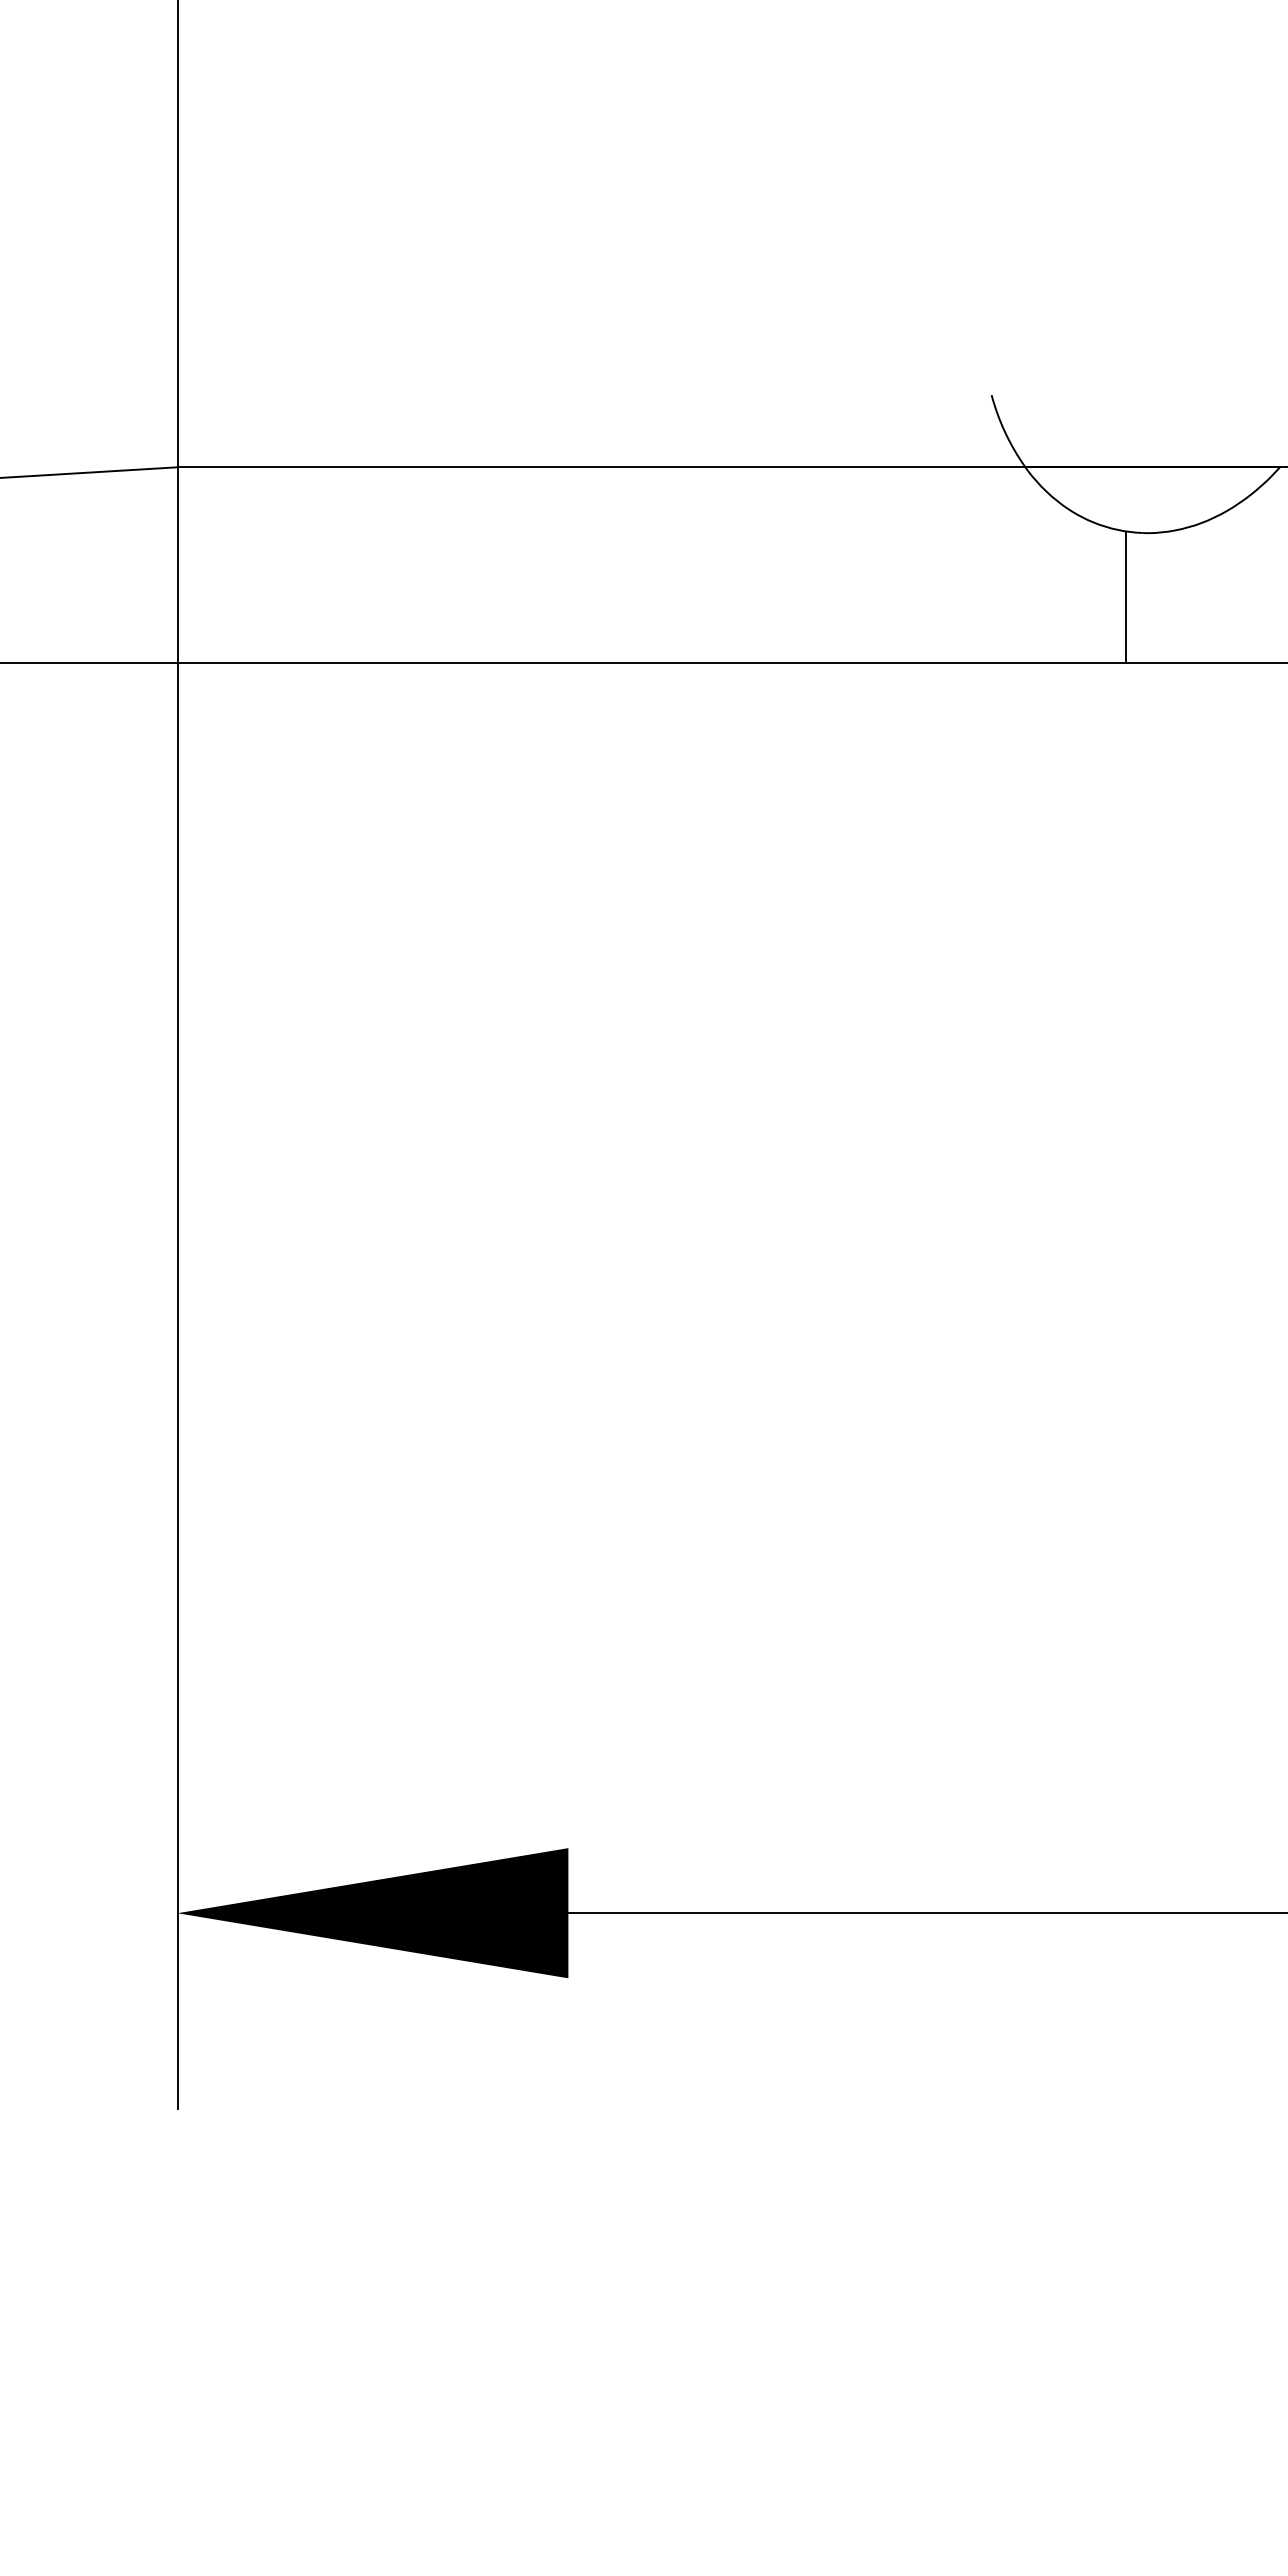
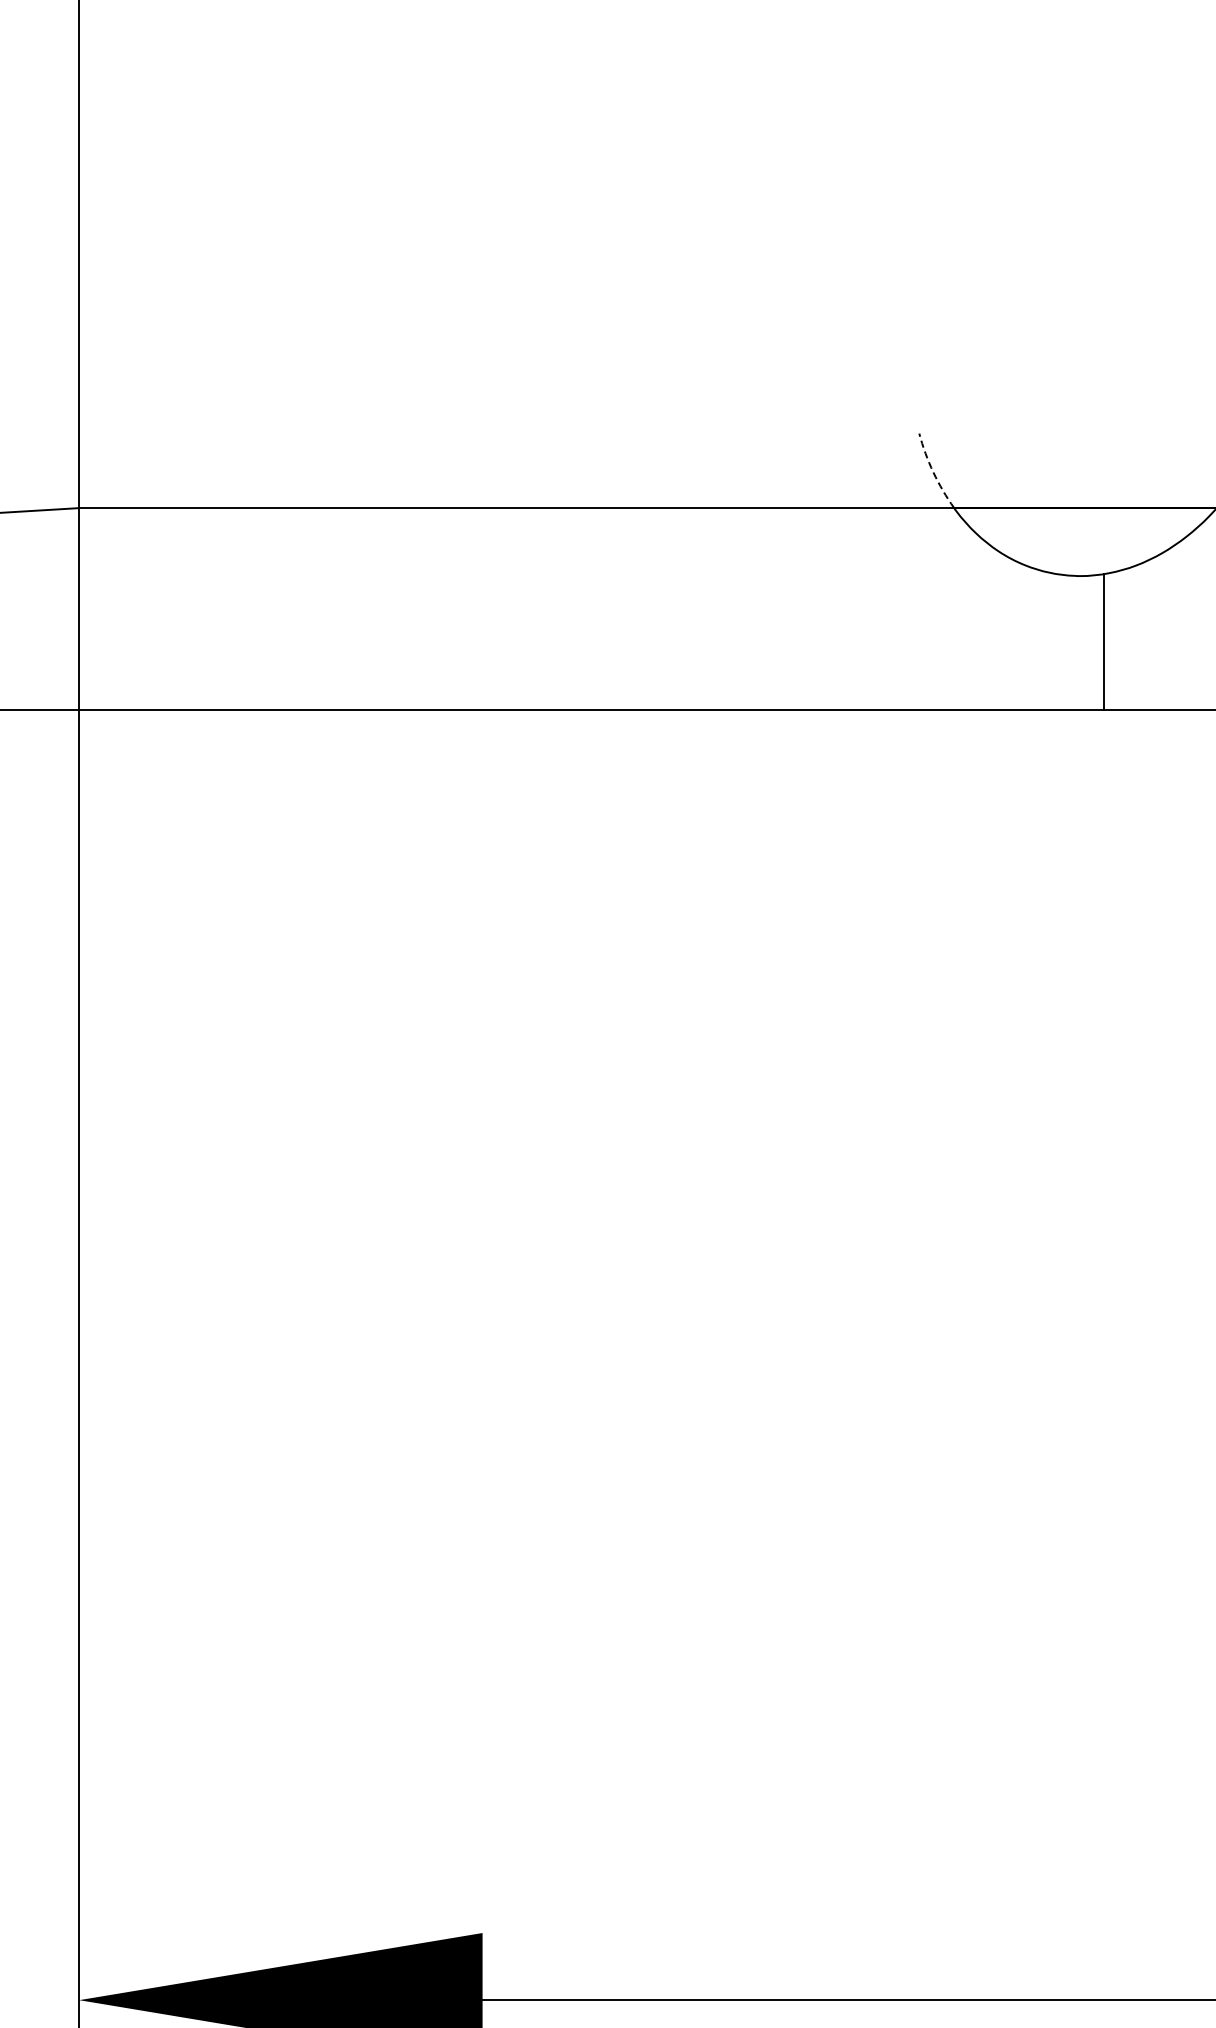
arc: (1005, 432) -> (933, 472), solid -> dashed
line: (1126, 596) -> (1103, 641), moved

